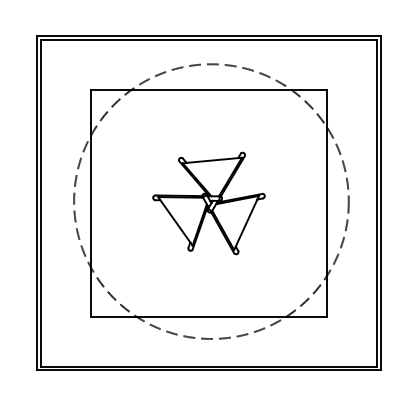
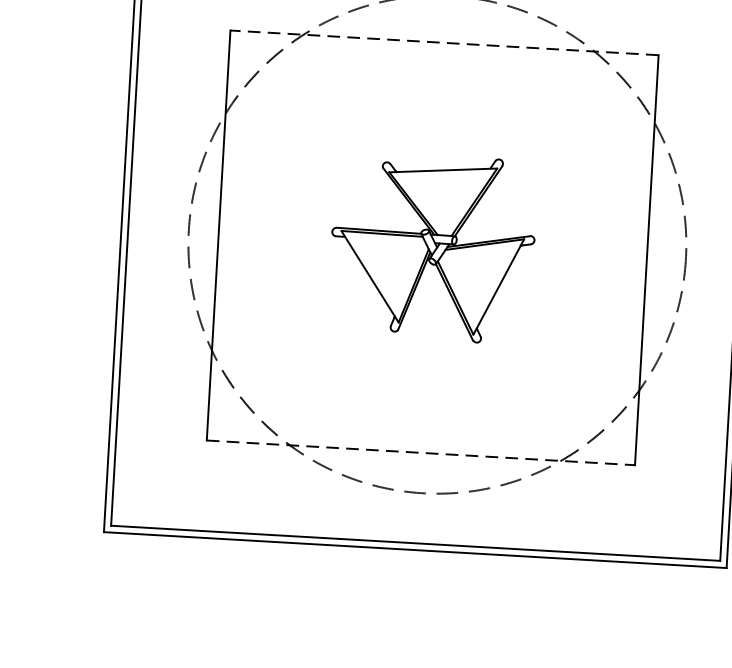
line: (208, 90) -> (443, 43), solid -> dashed
line: (209, 316) -> (421, 452), solid -> dashed

